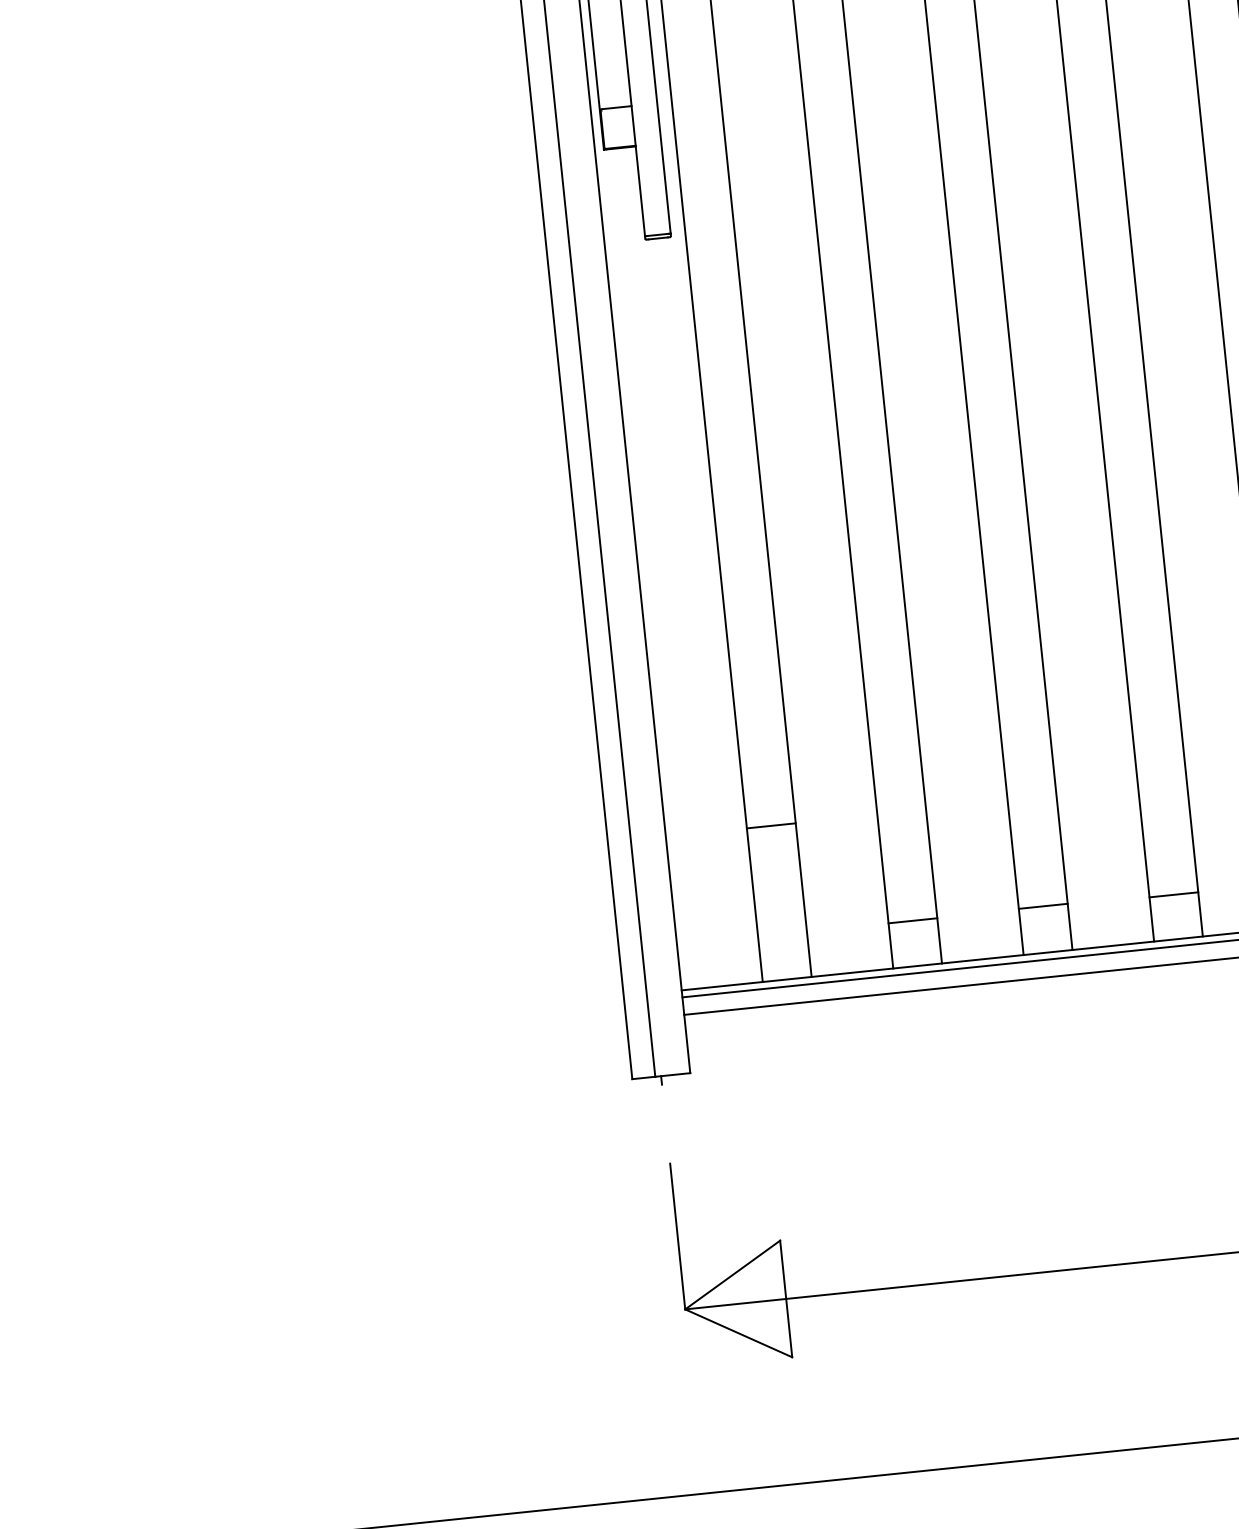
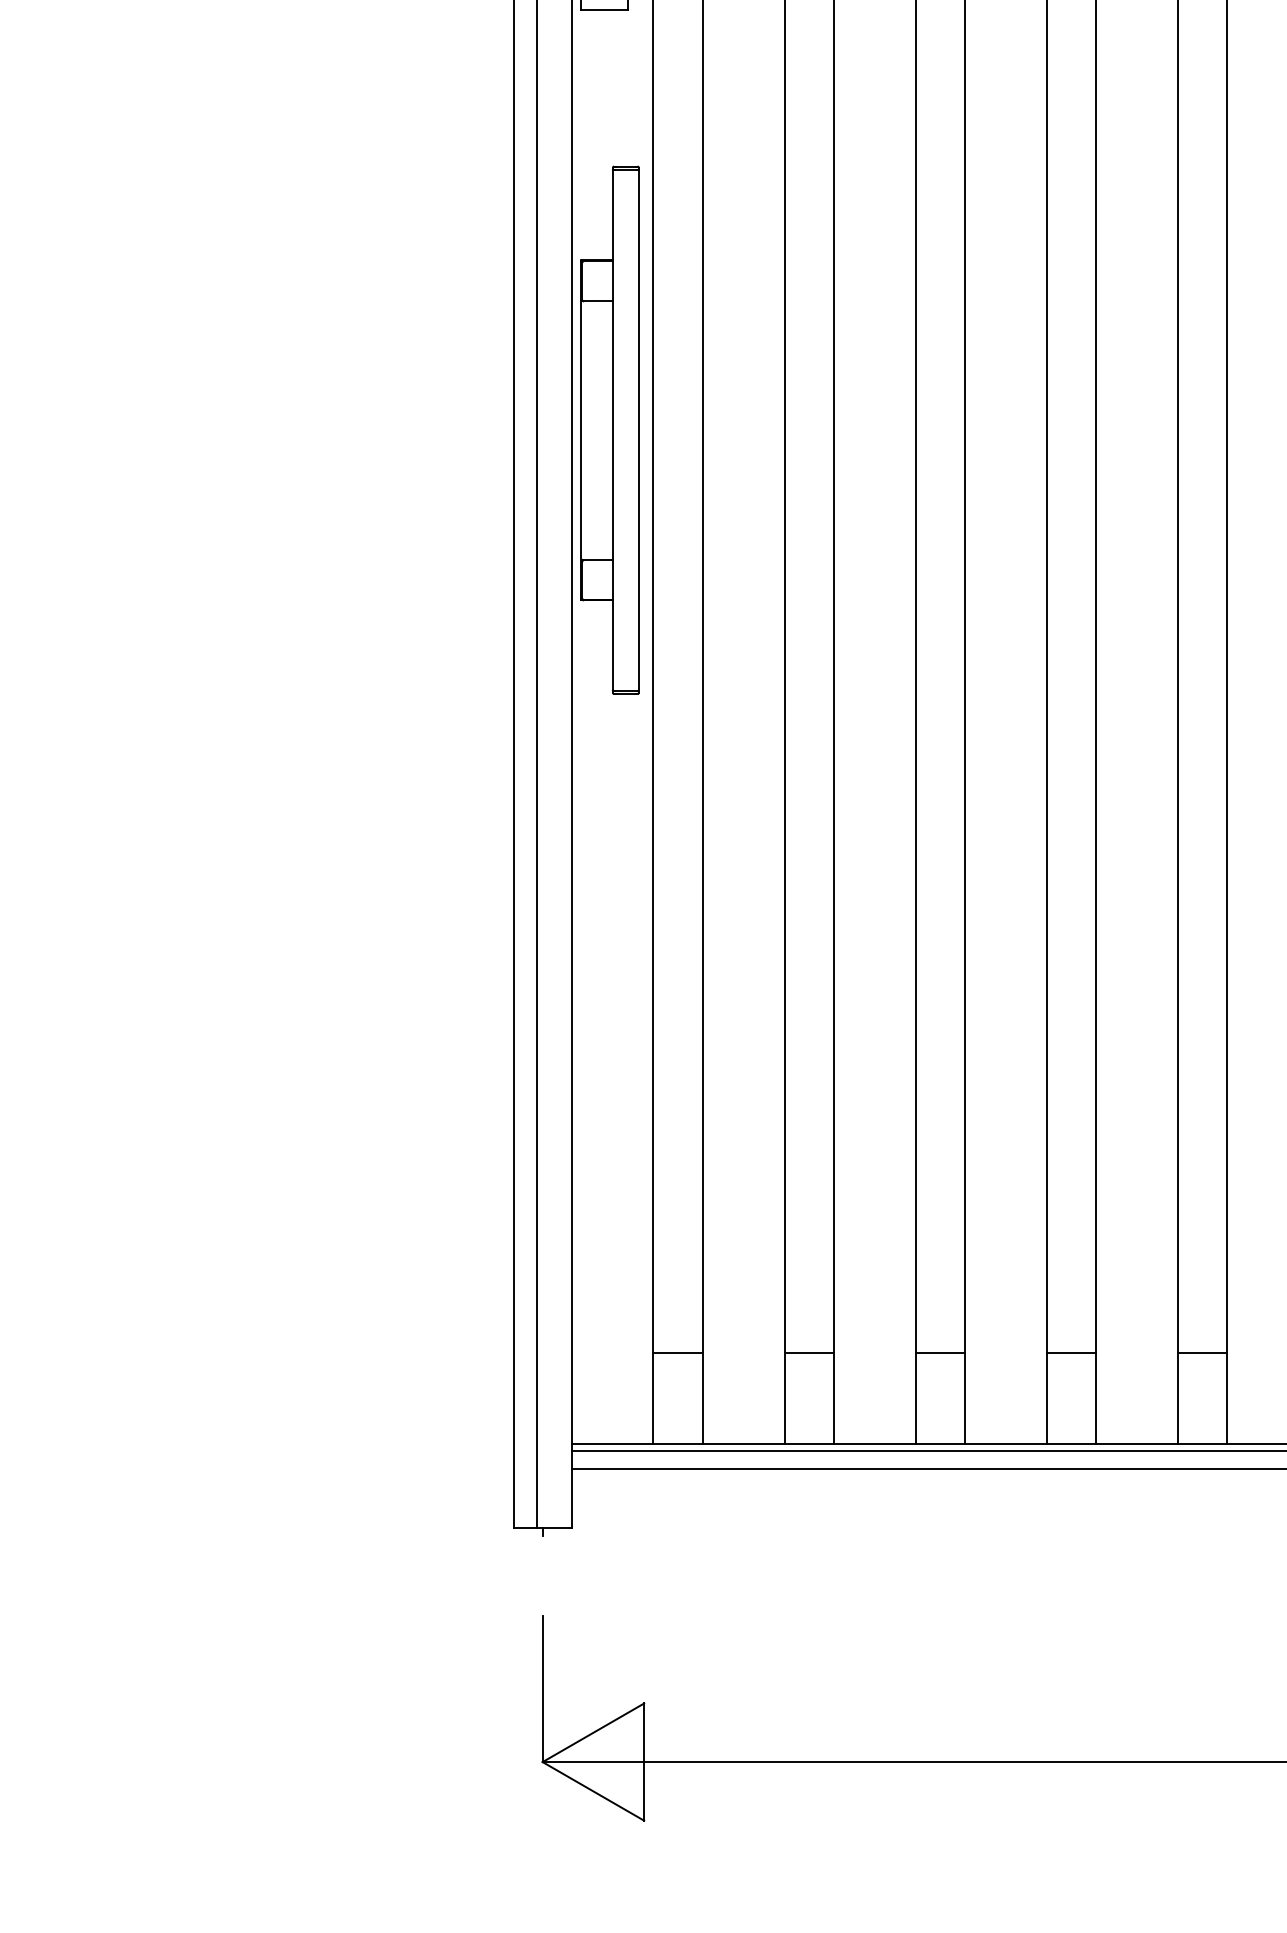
line: (770, 825) -> (677, 1352), moved
line: (1173, 894) -> (1070, 1352), moved
line: (1042, 905) -> (939, 1352), moved
line: (912, 920) -> (808, 1352), moved

